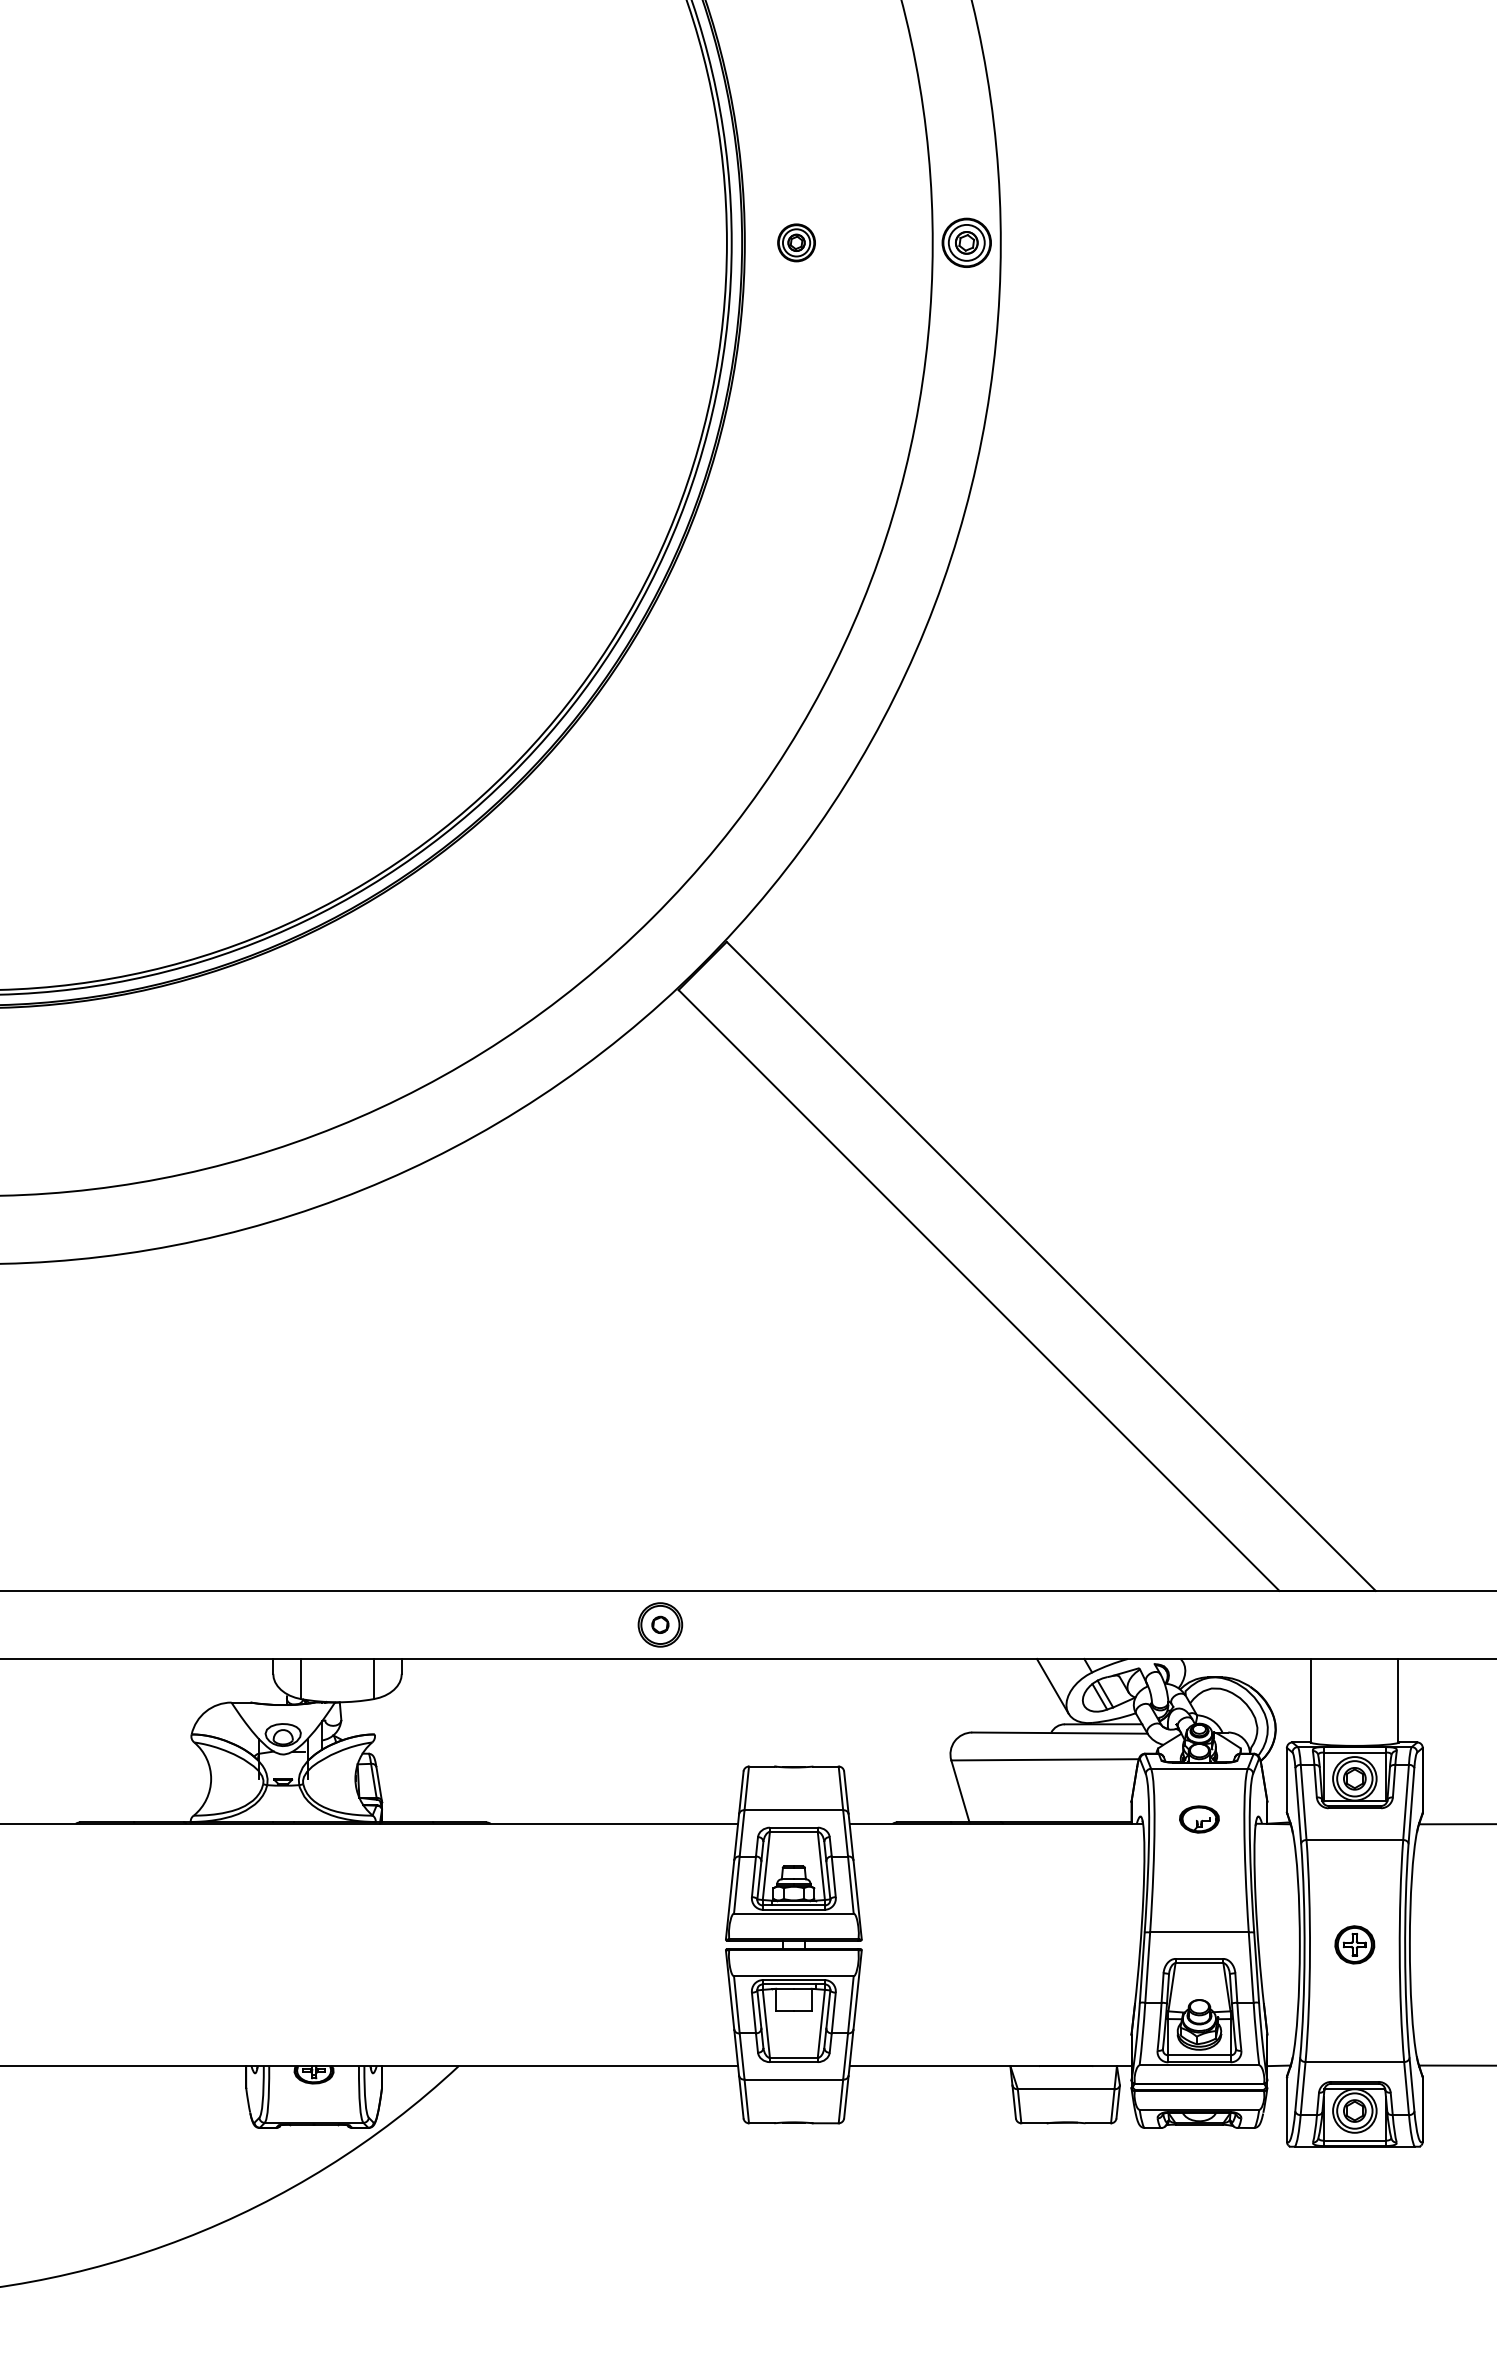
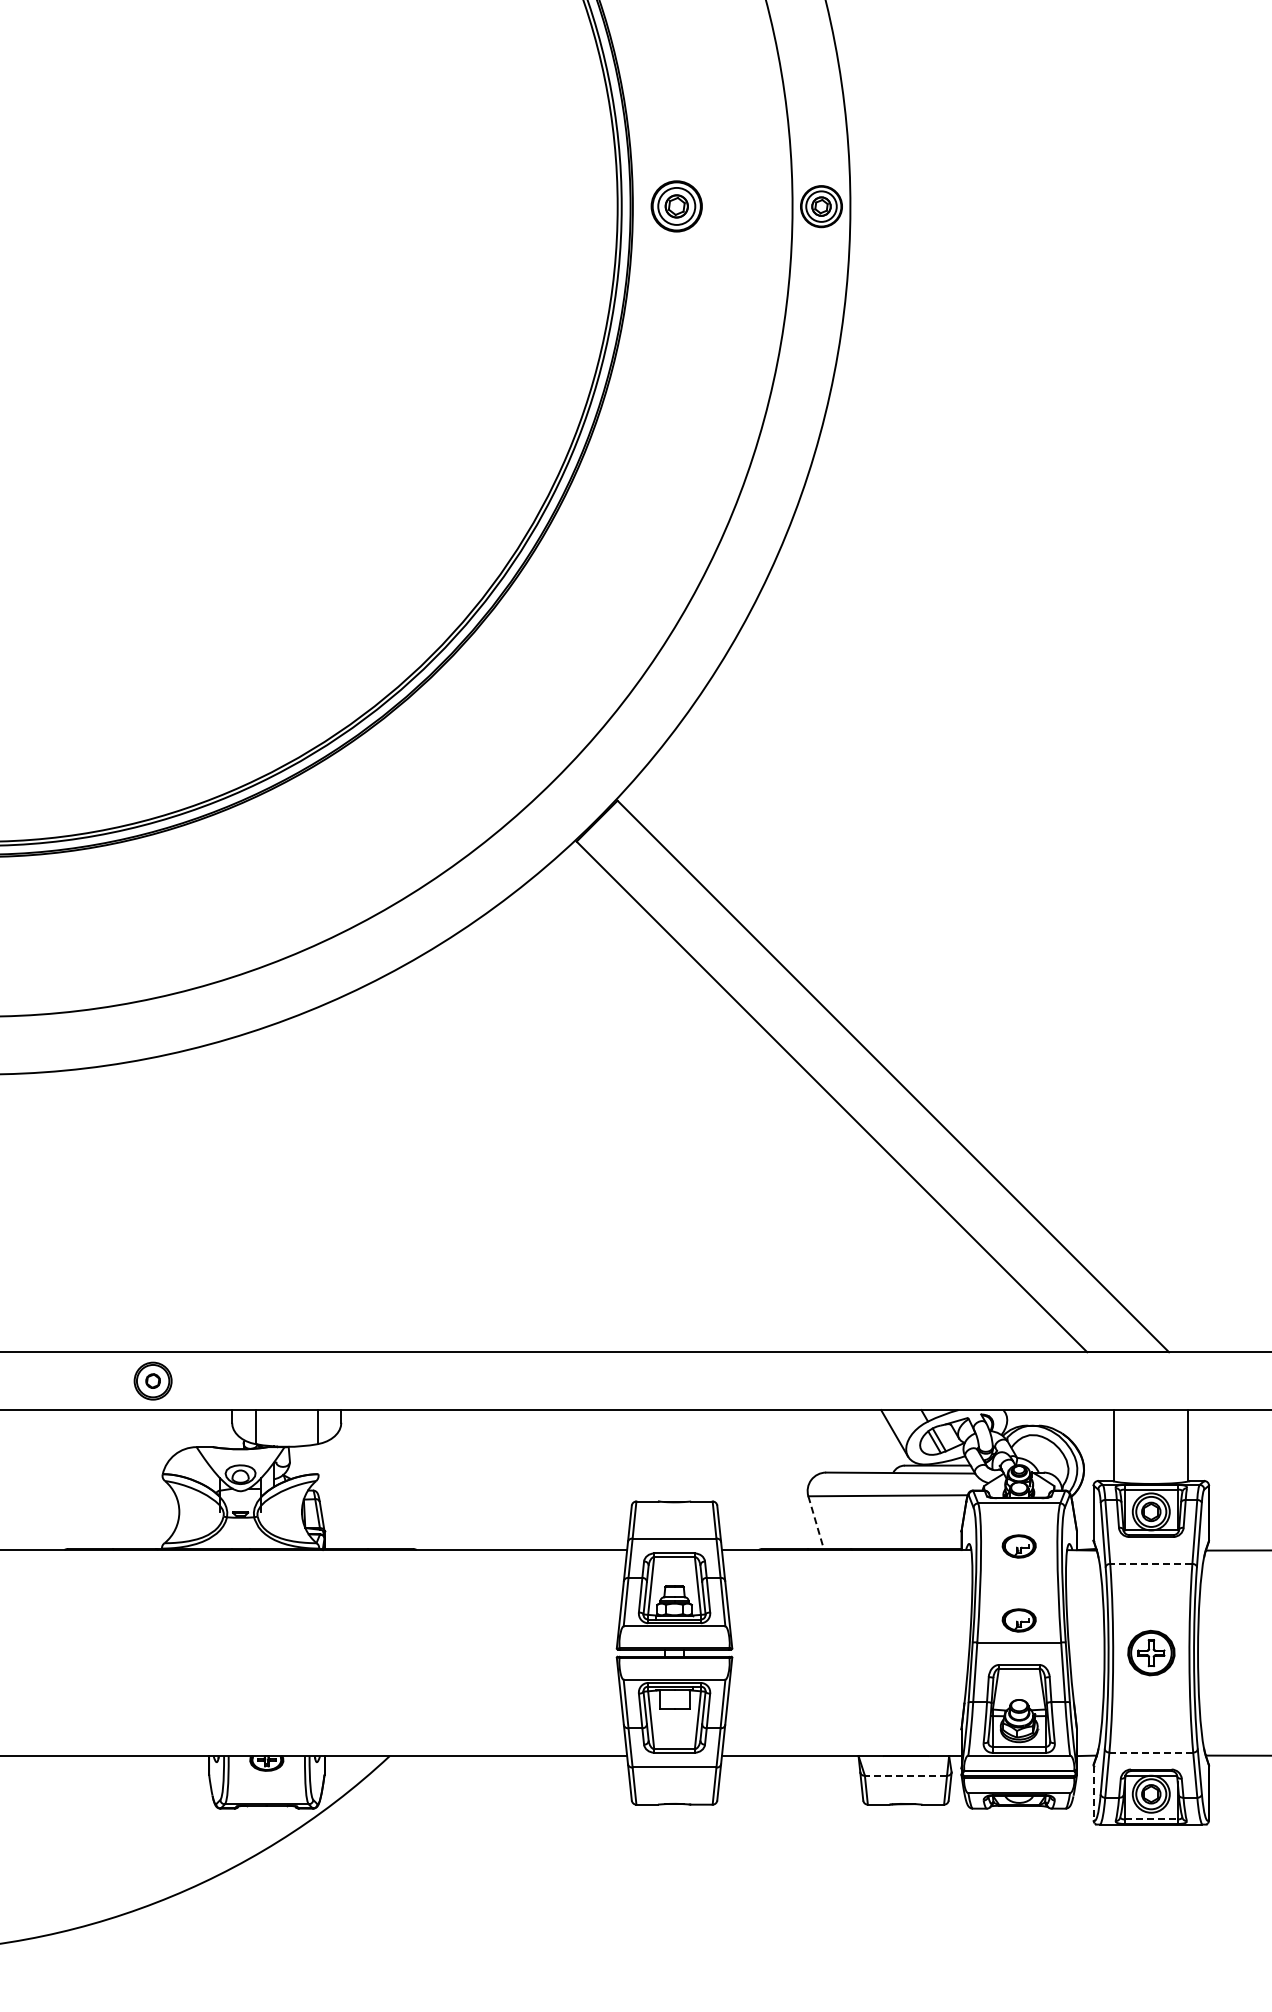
part: (796, 242) -> (676, 206), size x1.6
part: (659, 1624) -> (152, 1380), moved
line: (960, 1792) -> (816, 1523), solid -> dashed
line: (1353, 1839) -> (1150, 1563), solid -> dashed
part: (1198, 1906) -> (1018, 1620), added
part: (1353, 1944) -> (1150, 1652), size x1.4
line: (1355, 2061) -> (1151, 1752), solid -> dashed
line: (1065, 2088) -> (905, 1775), solid -> dashed
line: (1286, 2110) -> (1093, 1793), solid -> dashed
line: (1355, 2140) -> (1151, 1819), solid -> dashed

